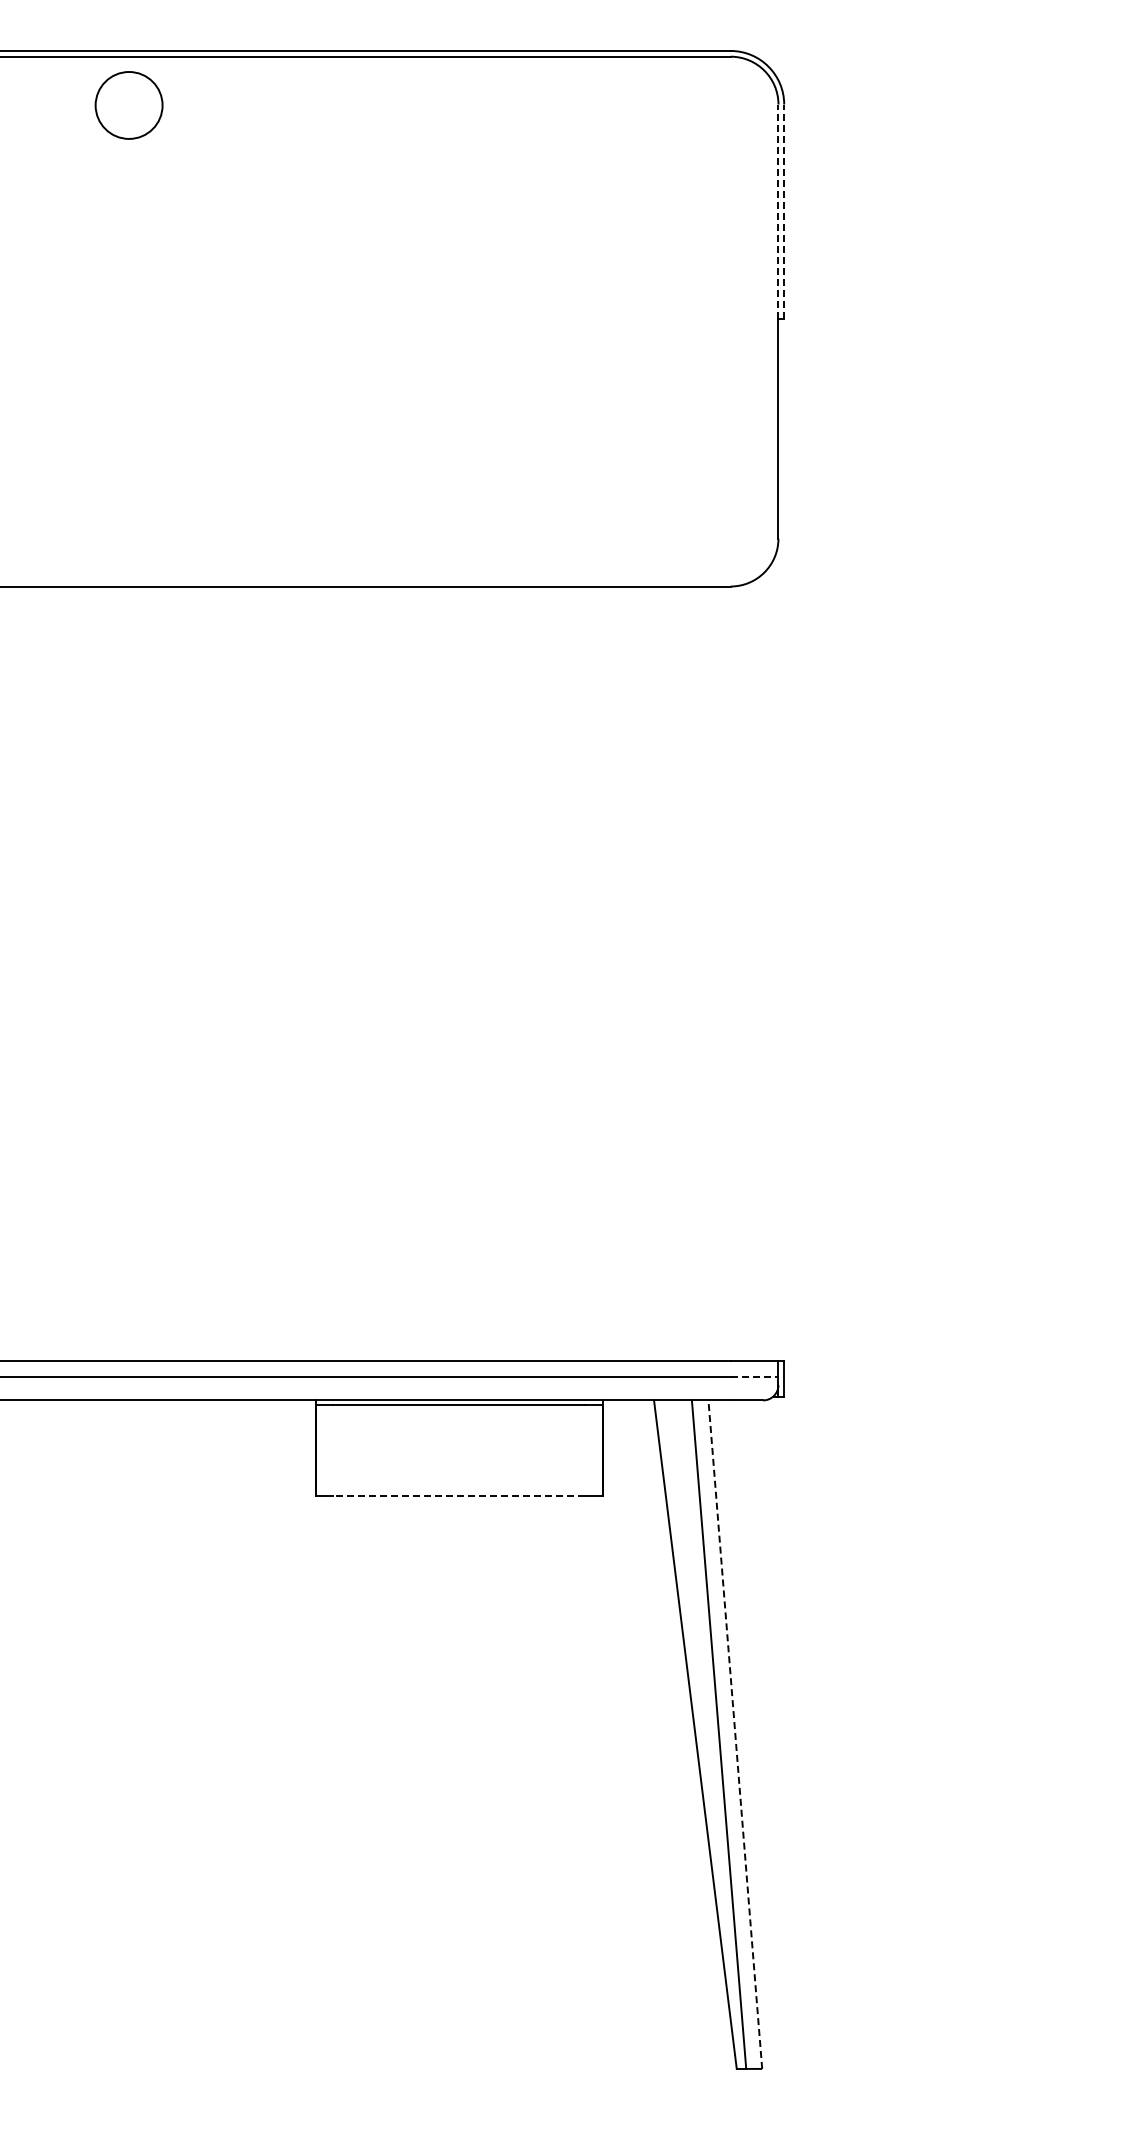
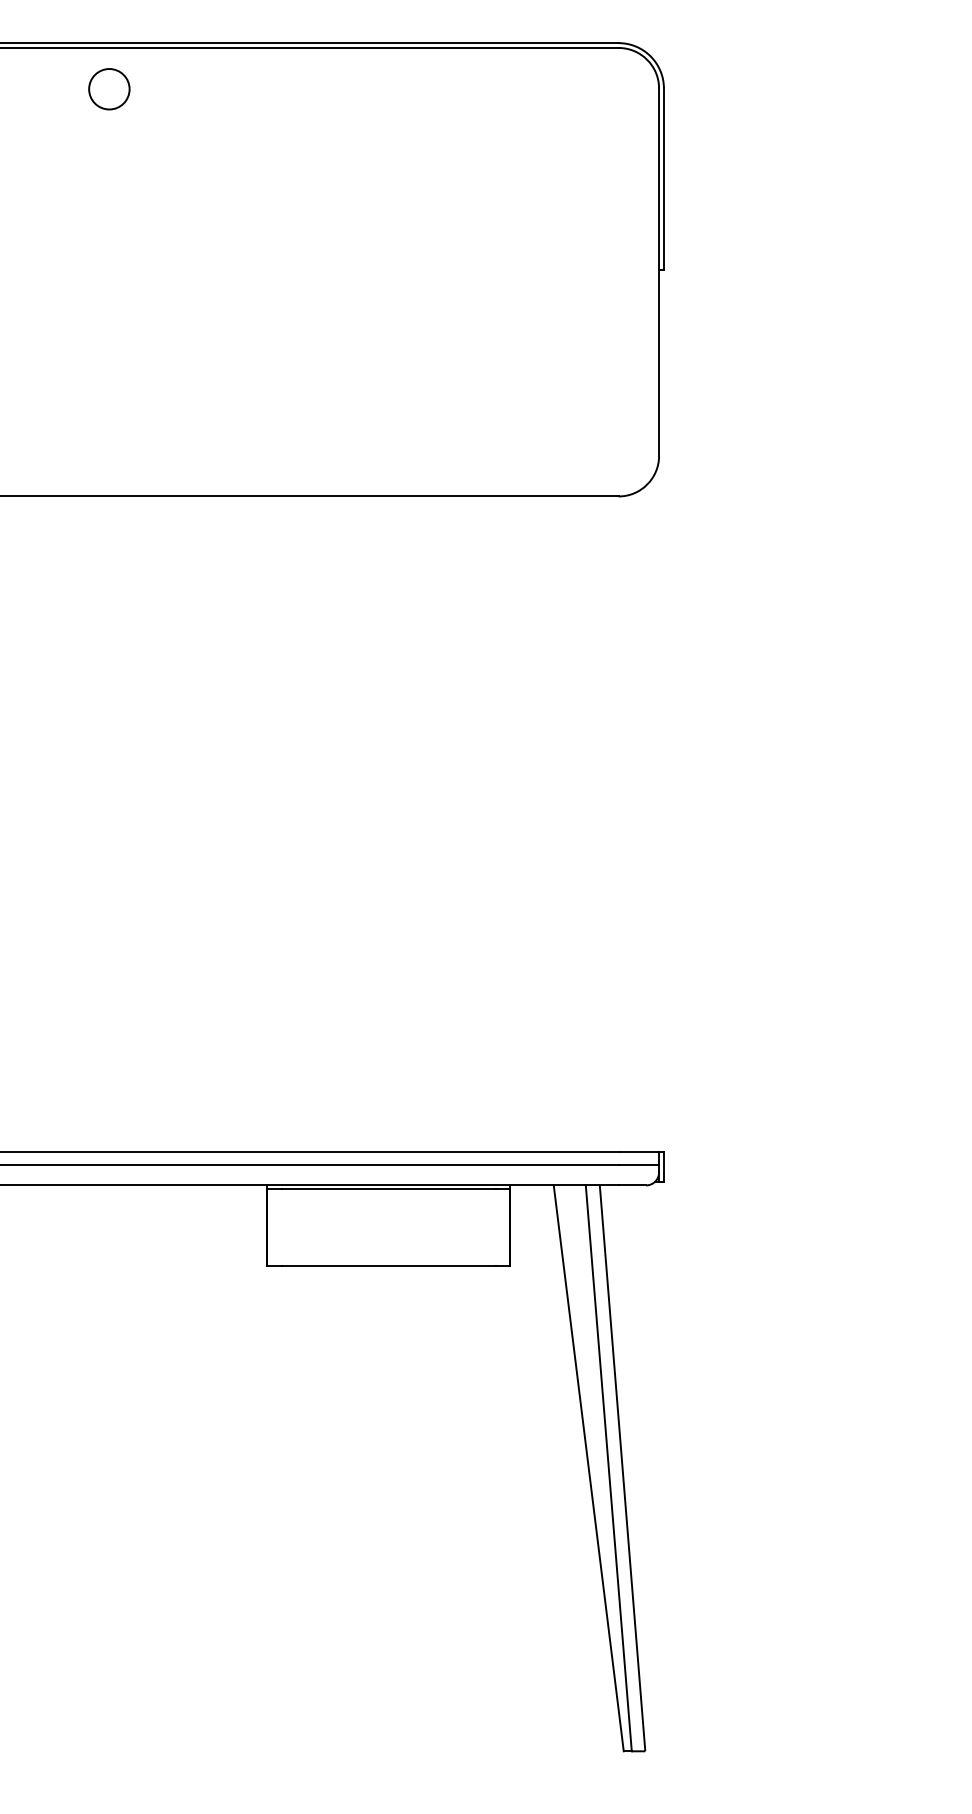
circle: (128, 105) -> (108, 89), size x0.71
line: (778, 211) -> (659, 179), dashed -> solid
line: (784, 211) -> (664, 179), dashed -> solid
line: (754, 1376) -> (638, 1165), dashed -> solid
line: (458, 1496) -> (388, 1266), dashed -> solid
line: (735, 1735) -> (622, 1469), dashed -> solid

